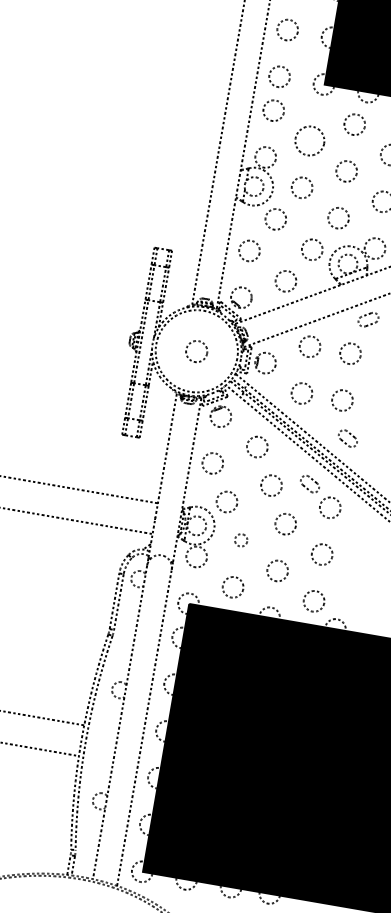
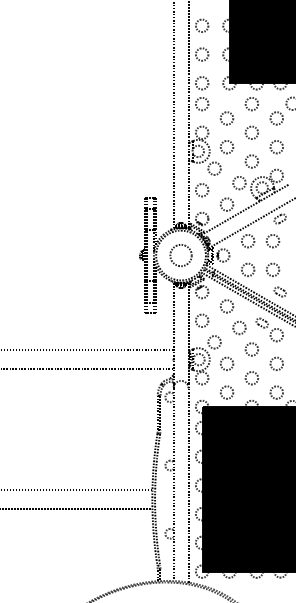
circle: (310, 141) -> (227, 118), size x0.71
circle: (195, 351) -> (180, 255), size x1.67
circle: (240, 539) -> (226, 363), size x1.67

